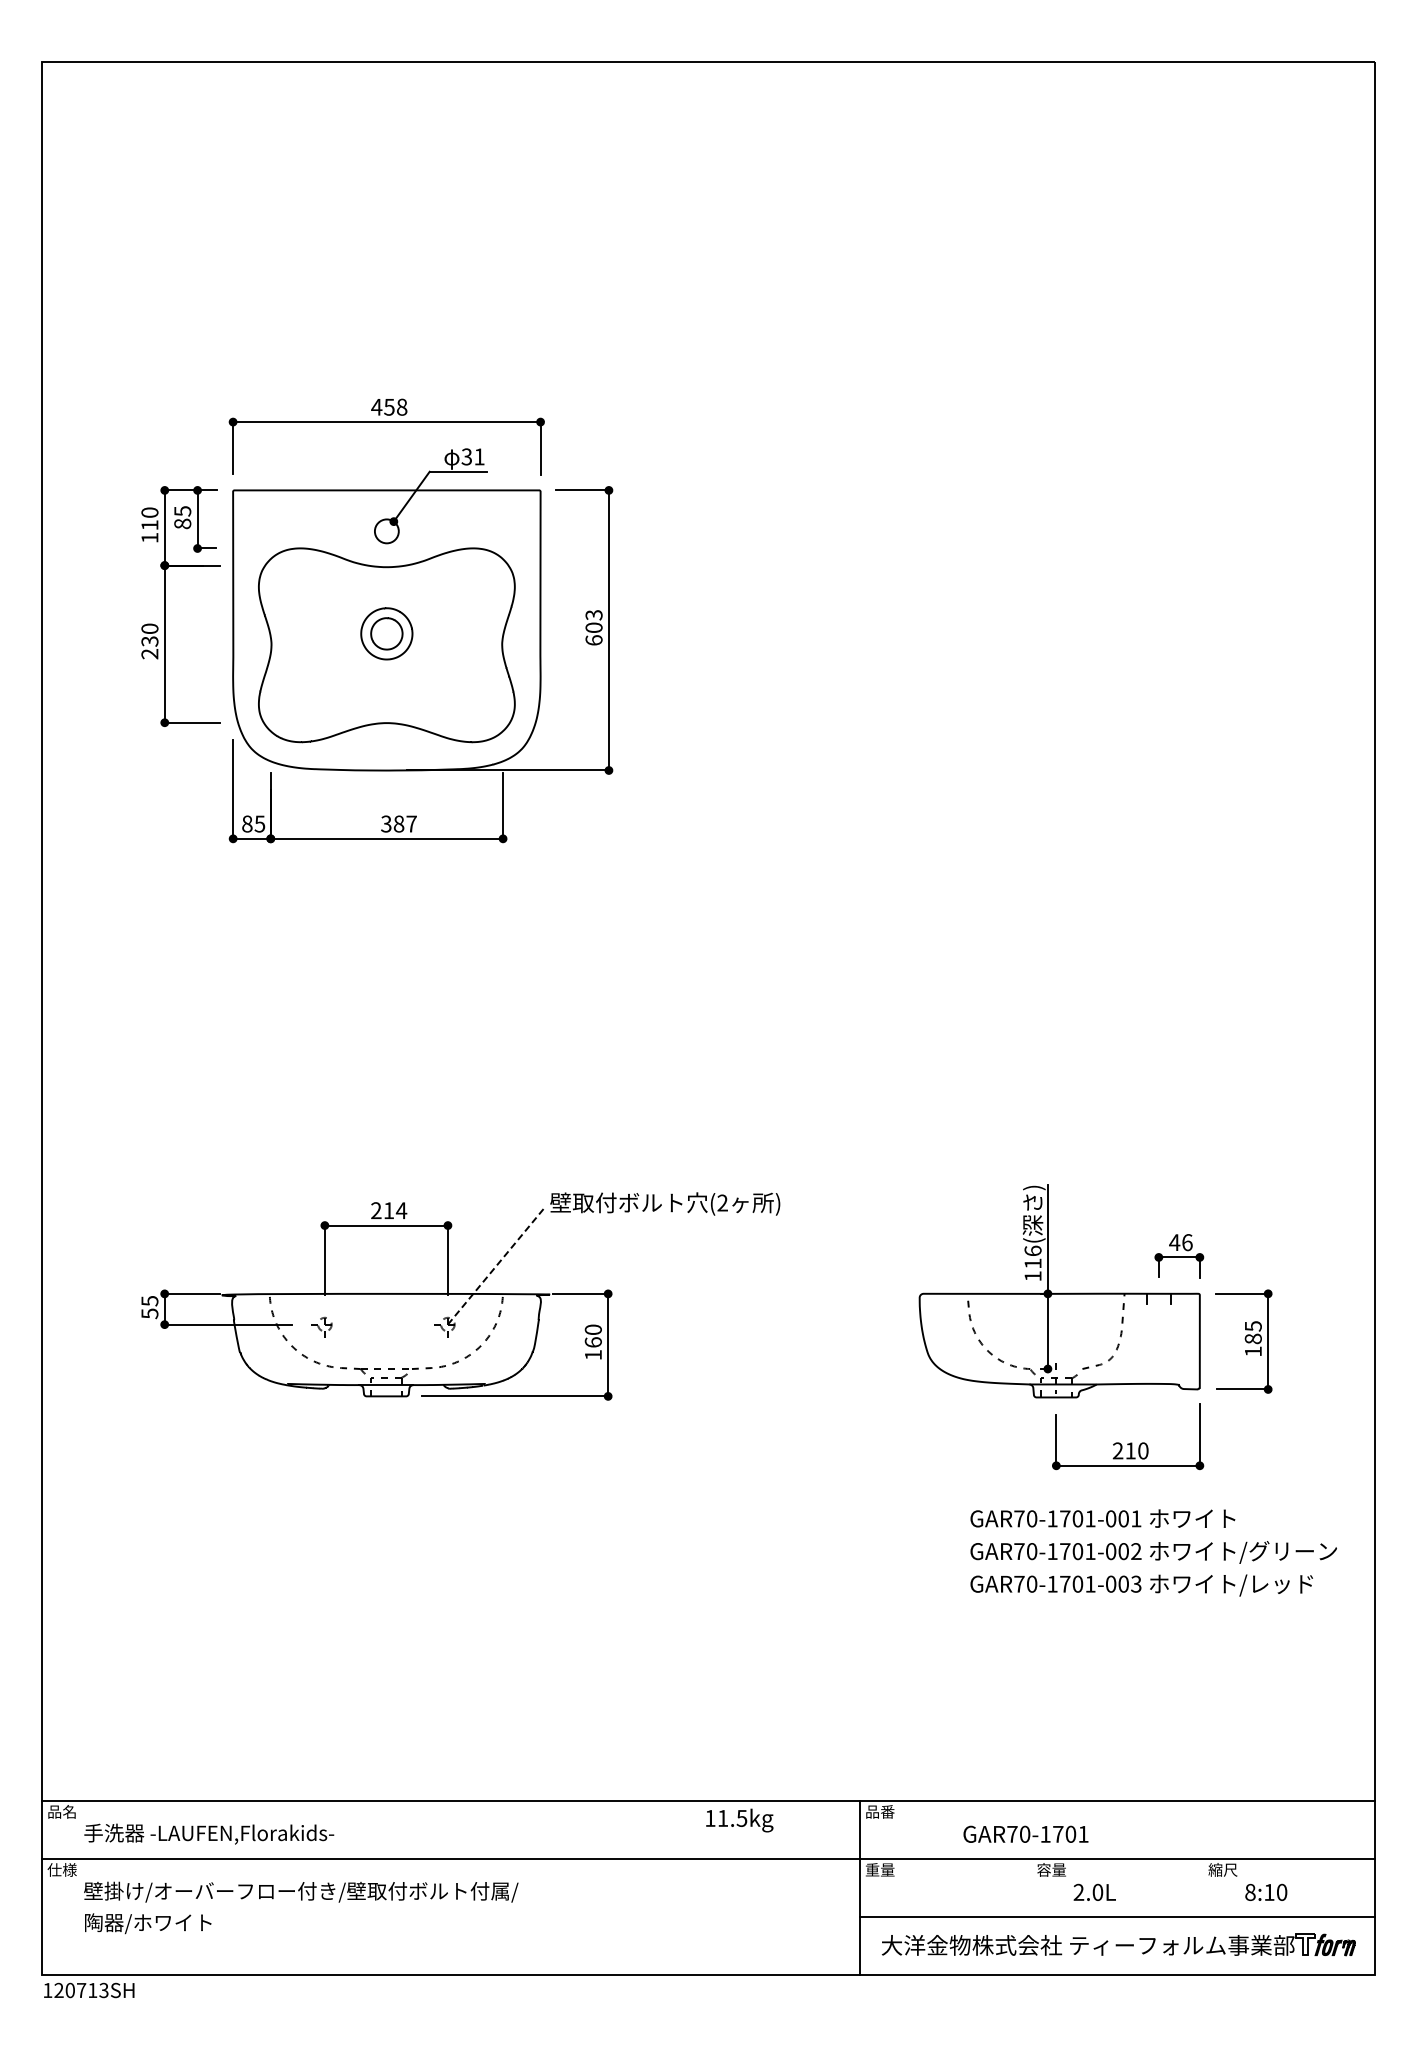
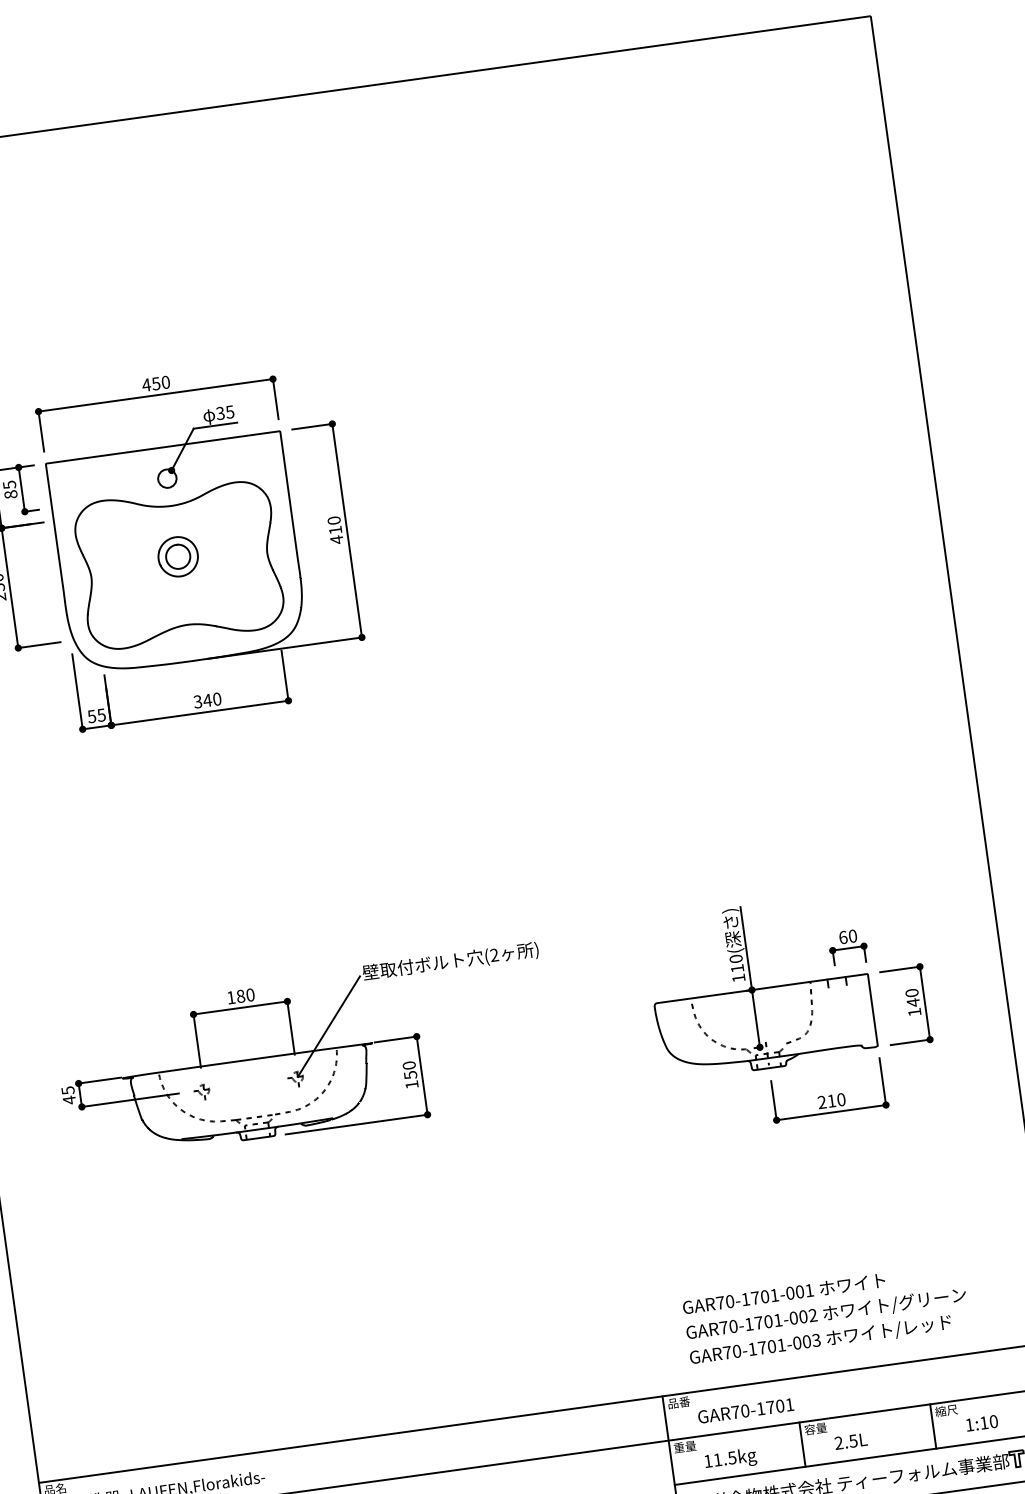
text: (402, 407) -> (166, 382), 458 -> 450
text: (479, 456) -> (230, 411), 31 -> 35
text: (593, 628) -> (335, 530), 603 -> 410
text: (247, 823) -> (92, 716), 85 -> 55
text: (404, 823) -> (211, 699), 387 -> 340
text: (389, 1210) -> (241, 996), 214 -> 180
text: (1180, 1242) -> (847, 936), 46 -> 60
text: (1032, 1250) -> (735, 958), 116( -> 110(
line: (496, 1265) -> (328, 1026), dashed -> solid
text: (149, 1313) -> (69, 1100), 55 -> 45
text: (1252, 1332) -> (912, 997), 185 -> 140
text: (592, 1342) -> (409, 1075), 160 -> 150
text: (1153, 1552) -> (826, 1314), moved
text: (739, 1820) -> (730, 1459), moved
text: (1025, 1833) -> (745, 1410), moved
line: (1031, 1887) -> (802, 1444), added
line: (1203, 1887) -> (933, 1426), added
text: (1097, 1891) -> (853, 1440), 2.0L -> 2.5L
text: (1250, 1892) -> (969, 1425), 8:10 -> 1:10

